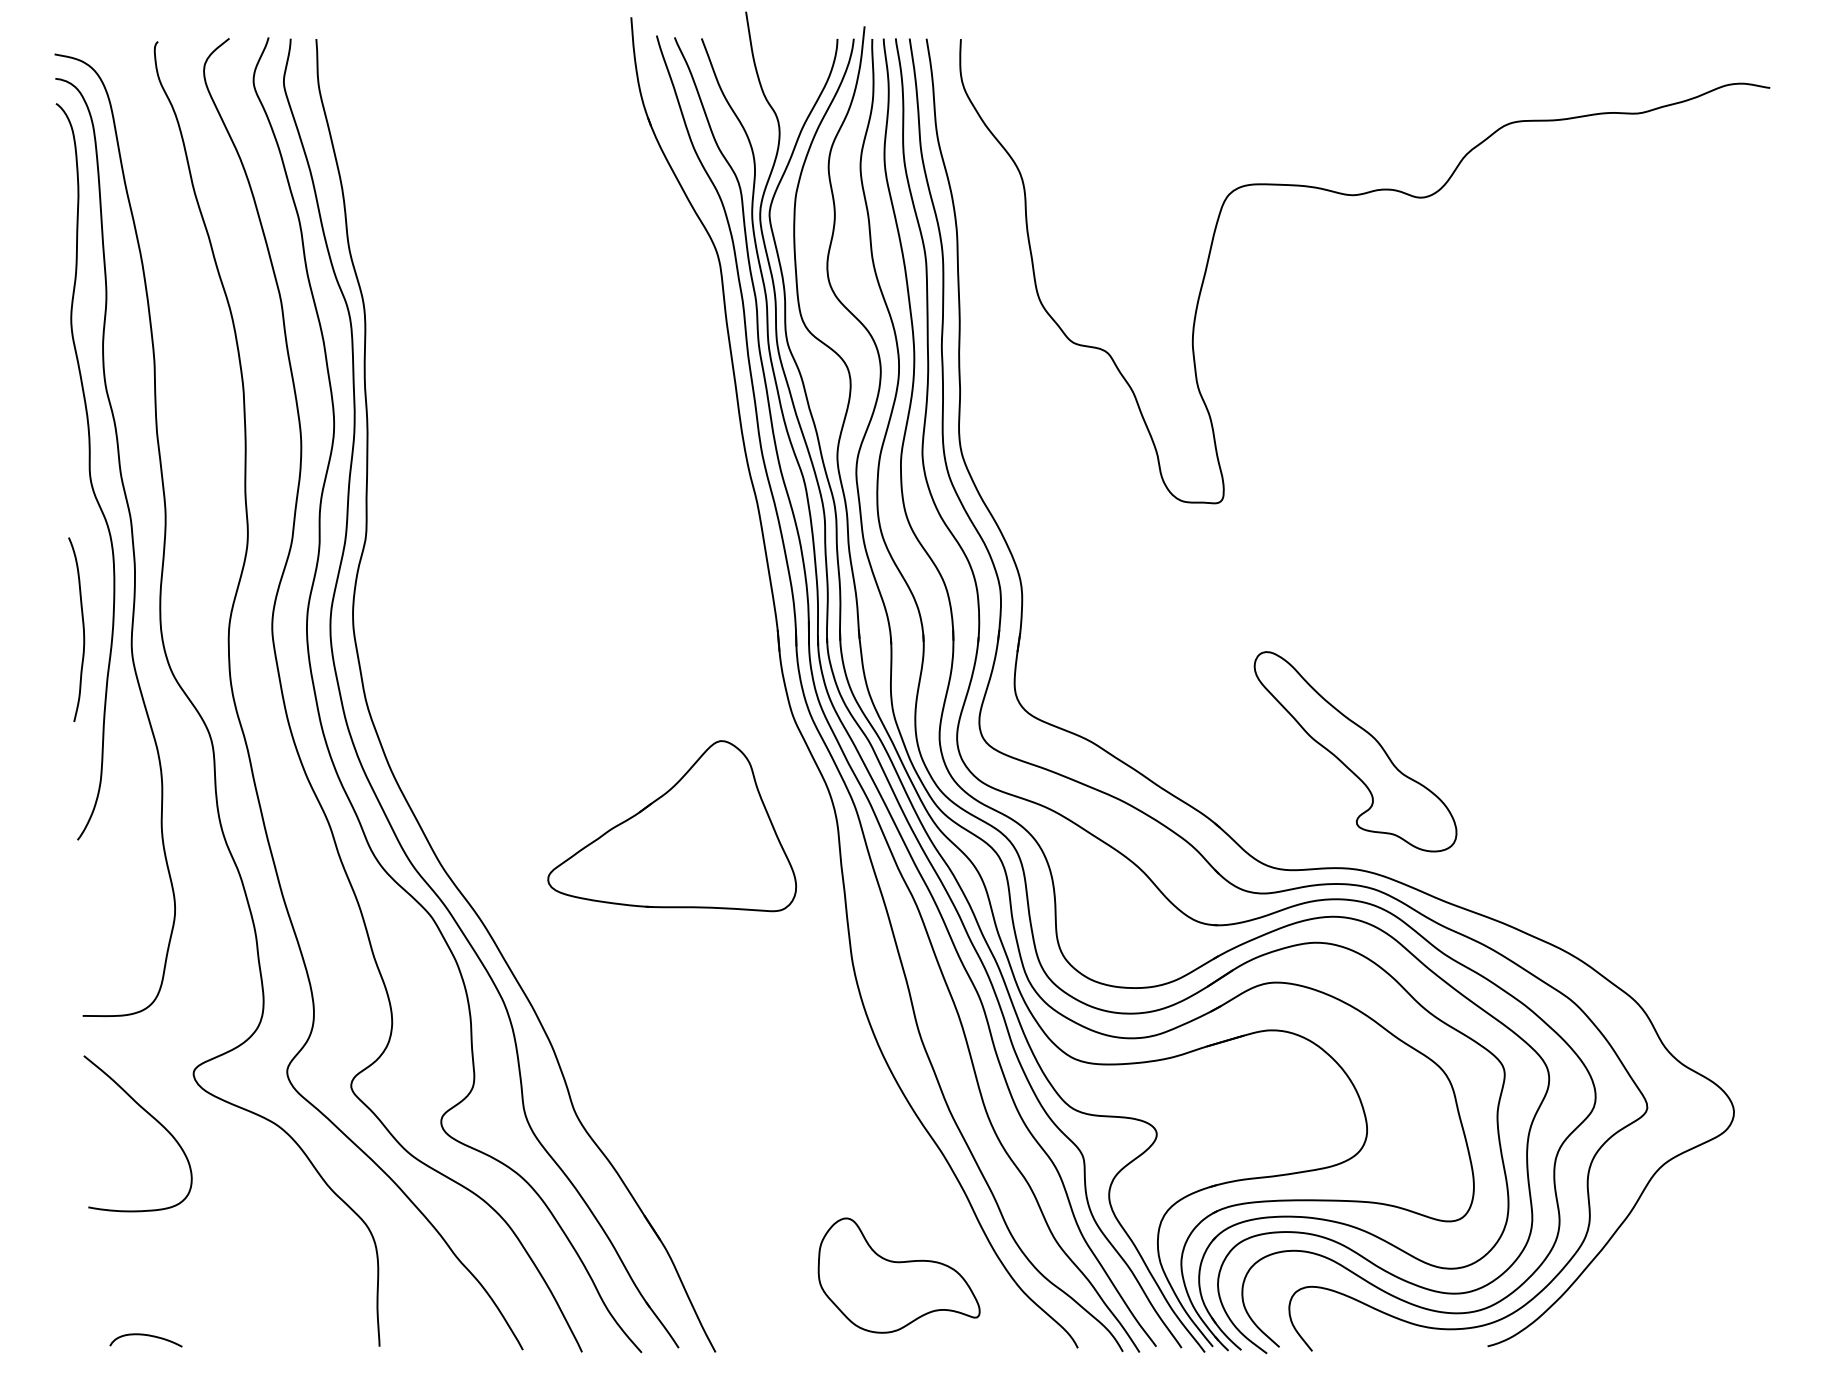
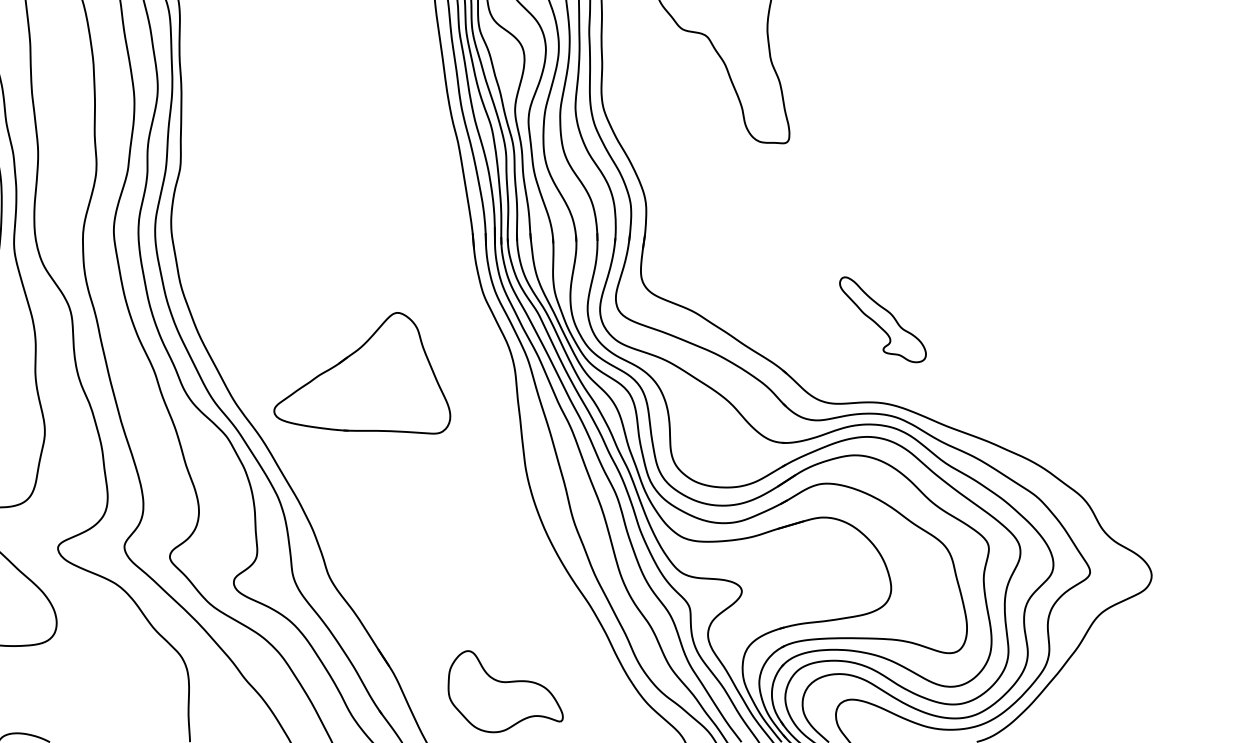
part: (1355, 751) -> (882, 319), size x0.6
part: (672, 826) -> (362, 373), moved
part: (898, 1275) -> (505, 691), moved

